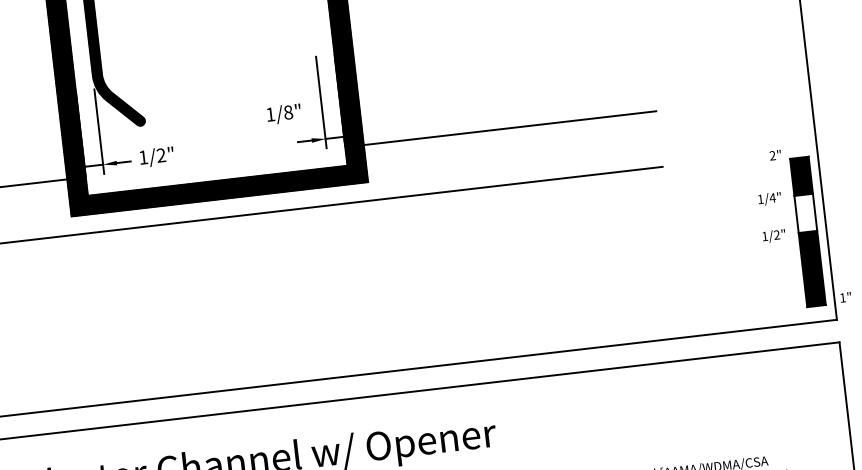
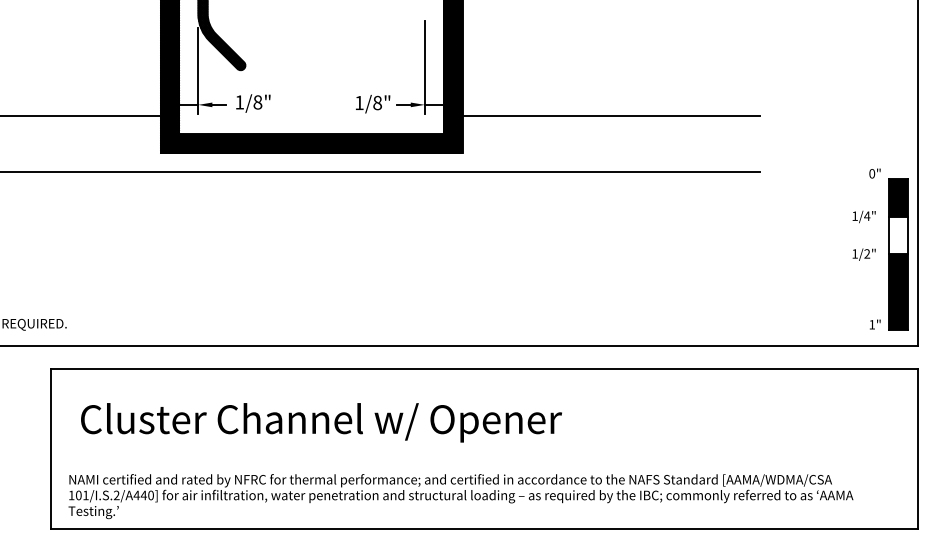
text: (284, 113) -> (373, 103), moved
text: (160, 155) -> (257, 102), 1/2" -> 1/8"
text: (772, 155) -> (872, 173), 2" -> 0"
text: (846, 297) -> (875, 324), moved

